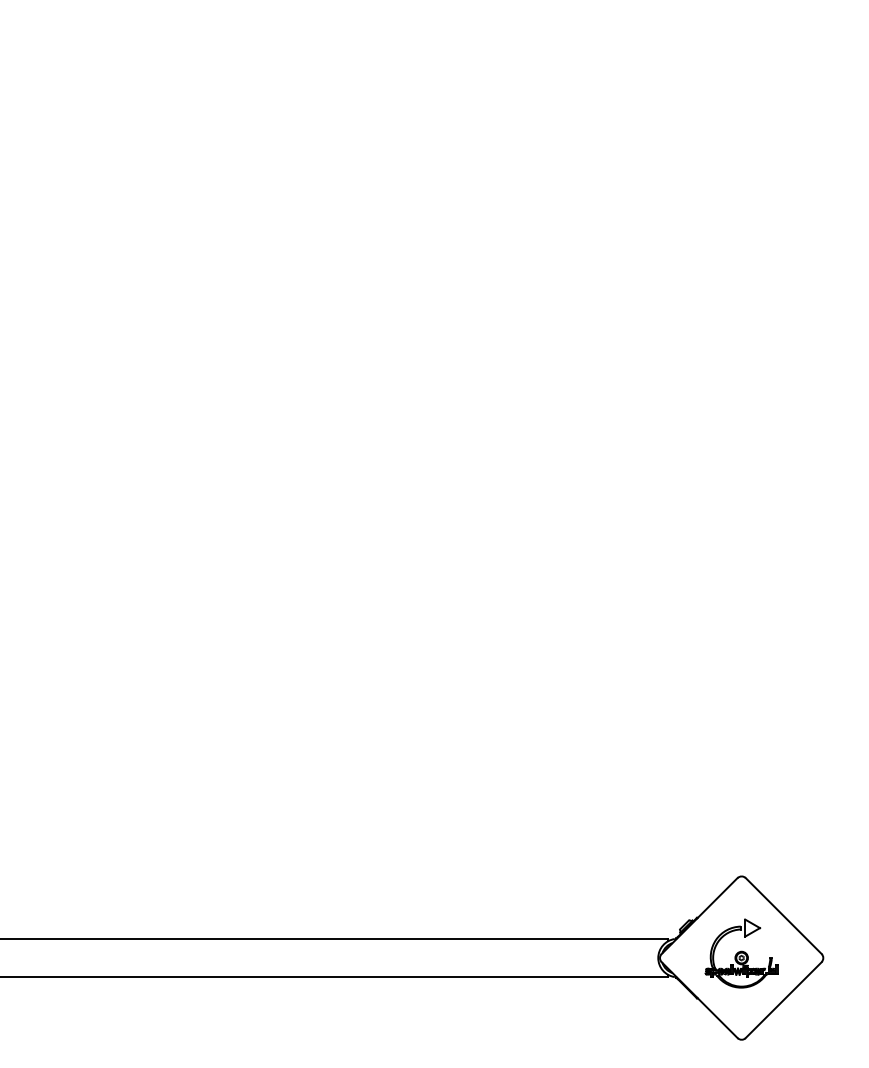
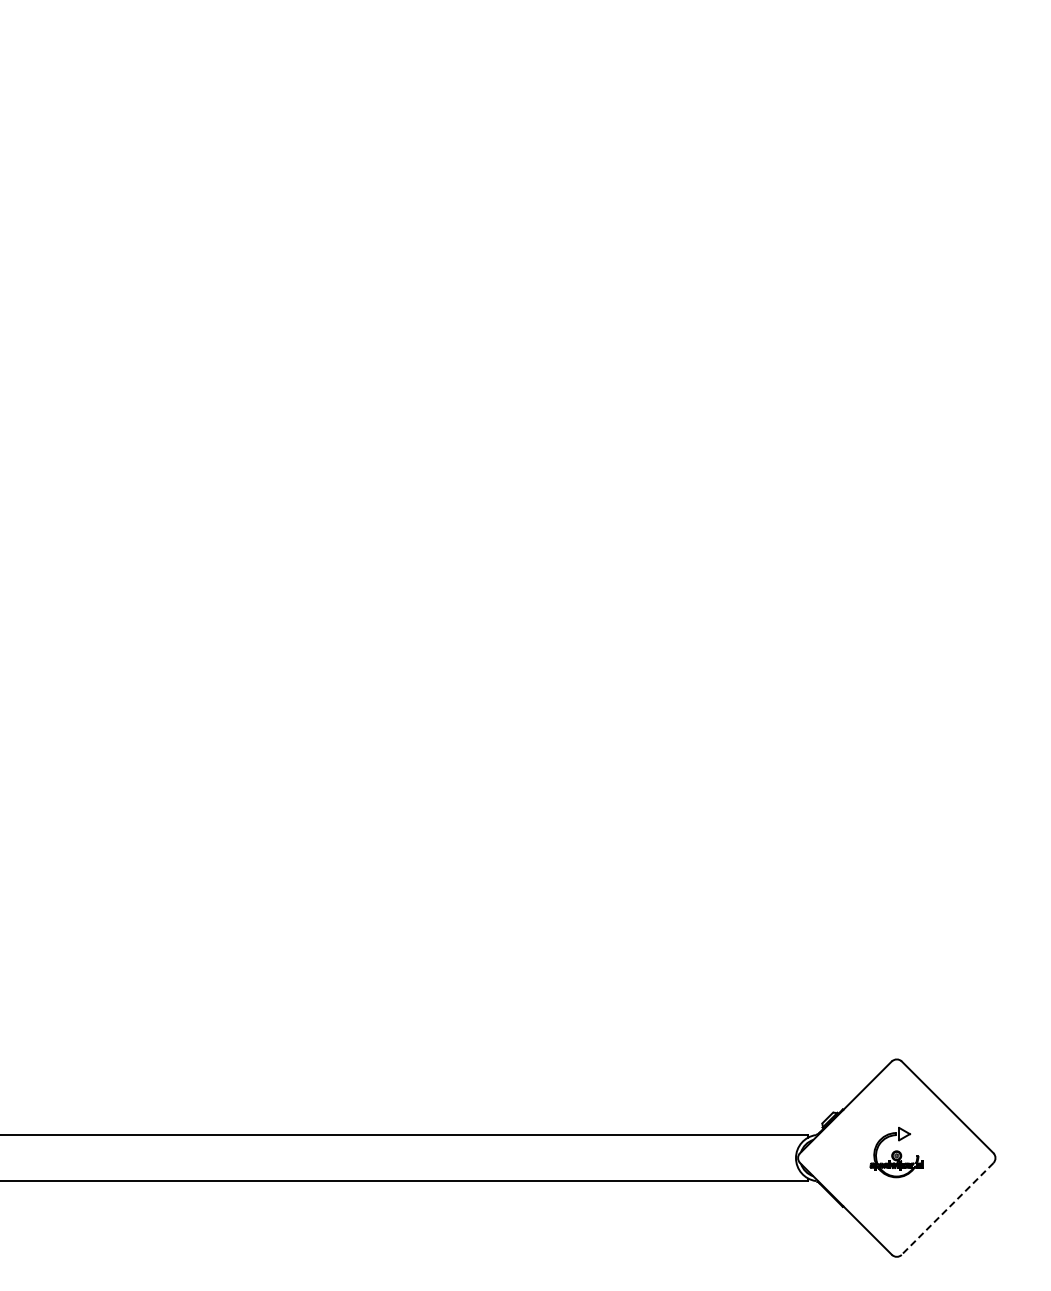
part: (741, 953) -> (896, 1152), size x0.6
line: (783, 999) -> (947, 1208), solid -> dashed

